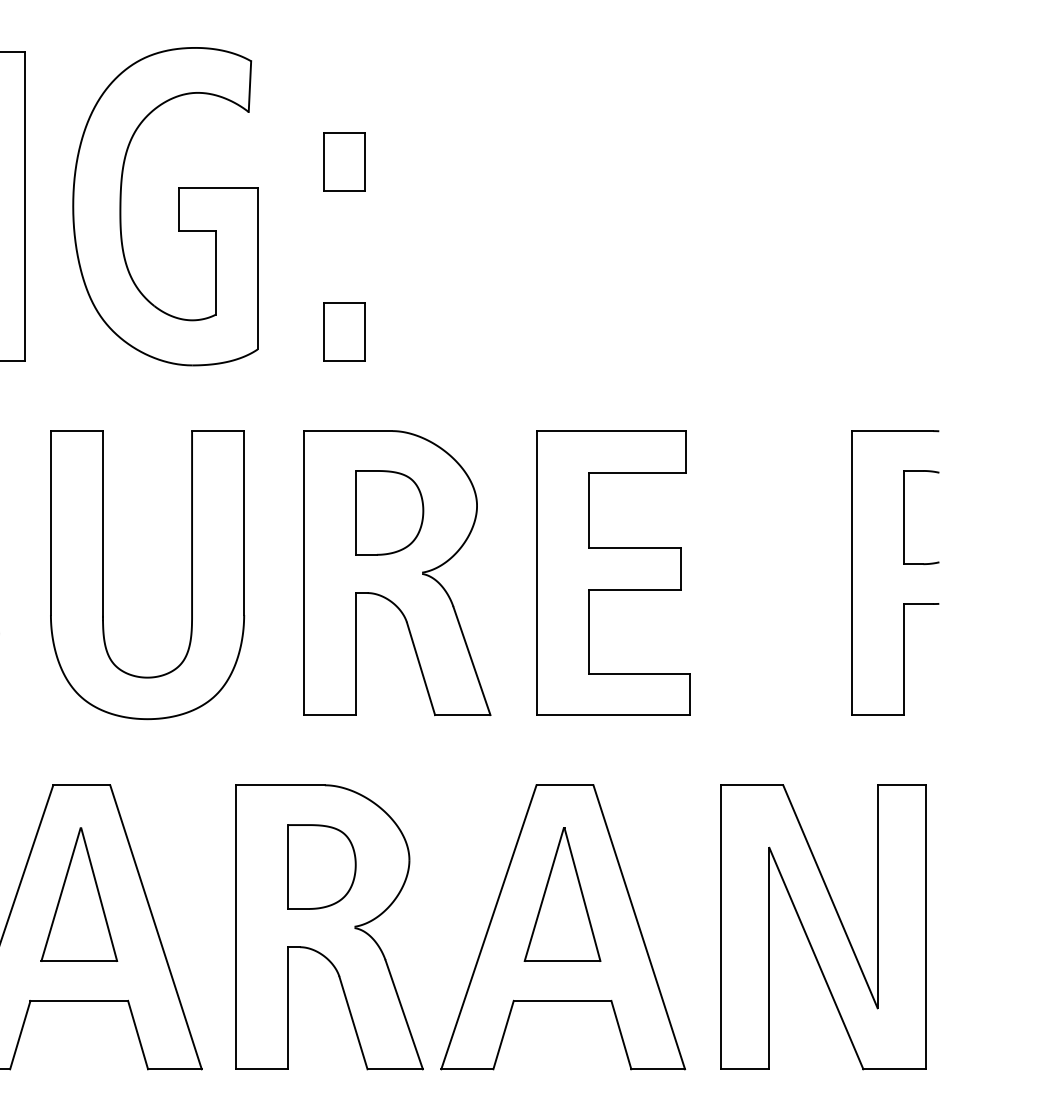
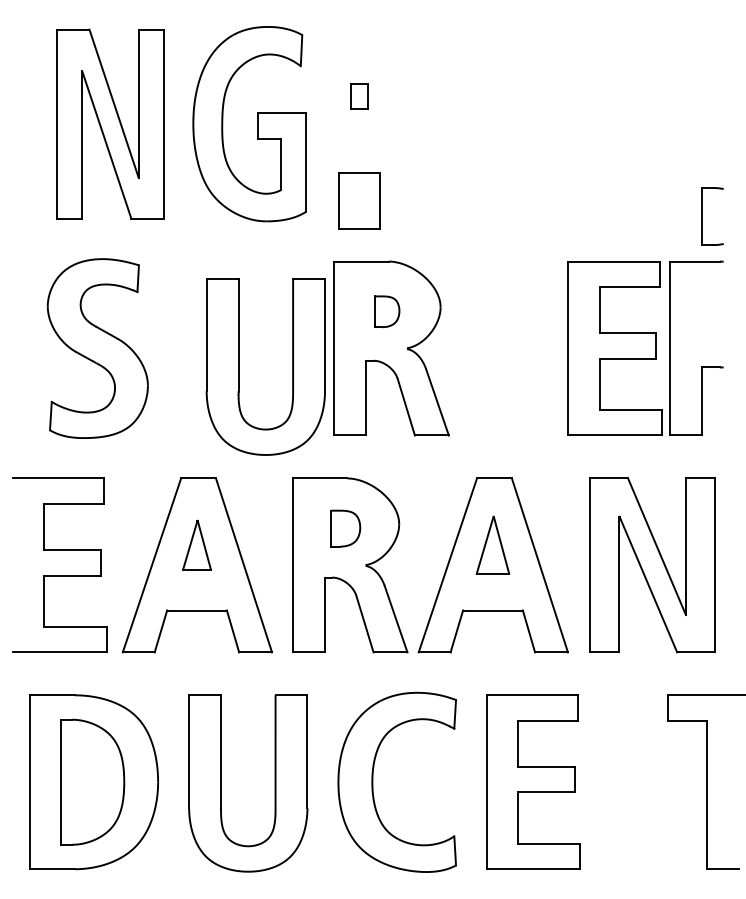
part: (344, 161) -> (359, 96), size x0.7
part: (344, 331) -> (359, 200), size x1.6
part: (388, 512) -> (386, 311), size x0.6
part: (904, 517) -> (702, 216), moved
part: (612, 573) -> (614, 348), moved
part: (104, 574) -> (239, 366), moved
part: (321, 866) -> (345, 528), size x0.7
part: (78, 893) -> (196, 544), size x0.6
part: (561, 893) -> (492, 544), size x0.7

